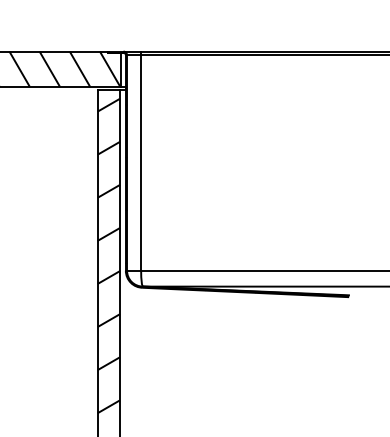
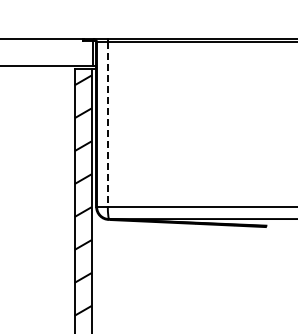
hatch: (64, 68) -> (49, 52), removed
line: (140, 164) -> (107, 125), solid -> dashed

